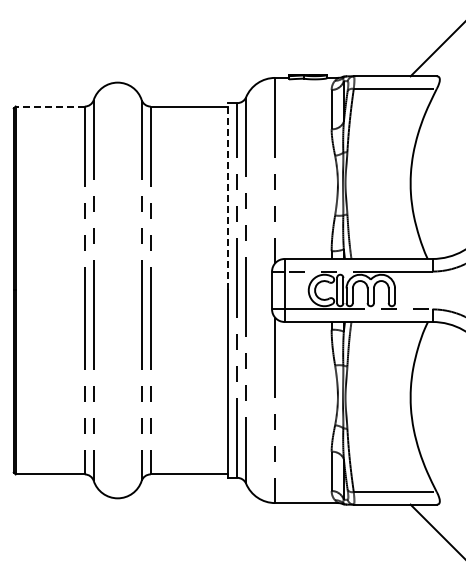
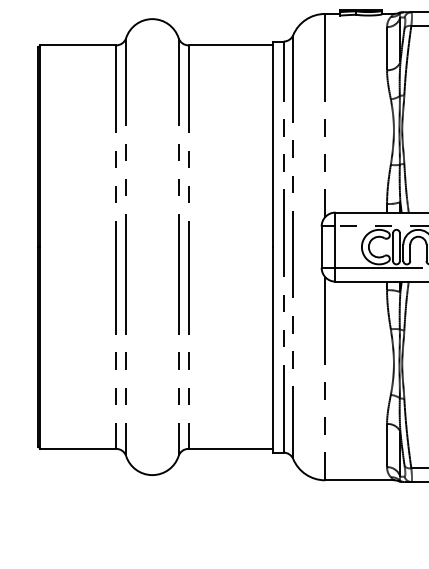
line: (50, 106) -> (78, 45), dashed -> solid
line: (227, 196) -> (272, 144), dashed -> solid

